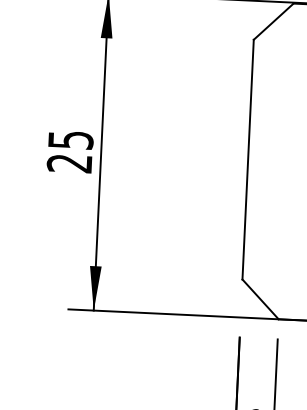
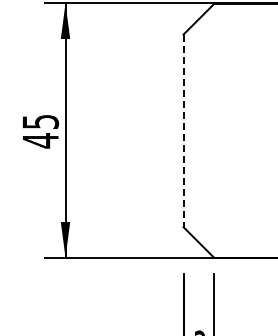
line: (248, 160) -> (183, 131), solid -> dashed
text: (69, 163) -> (40, 140), 25 -> 45

